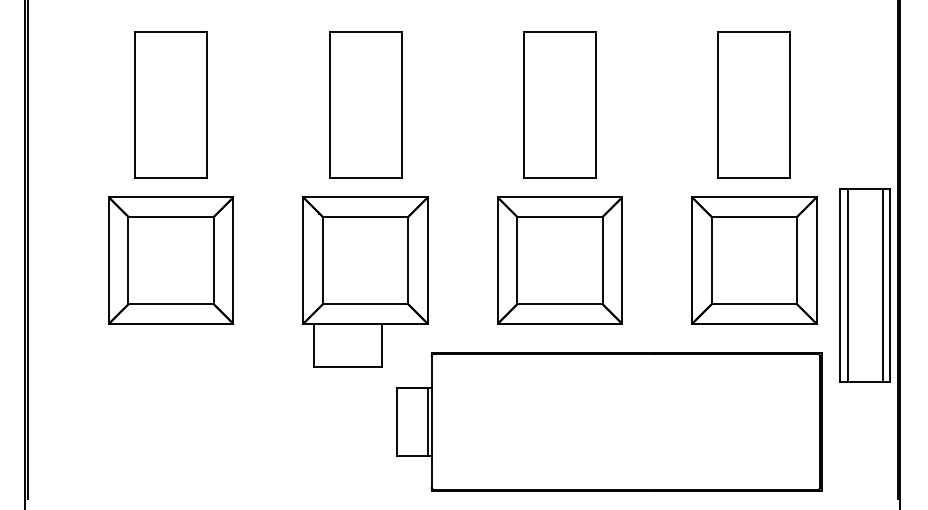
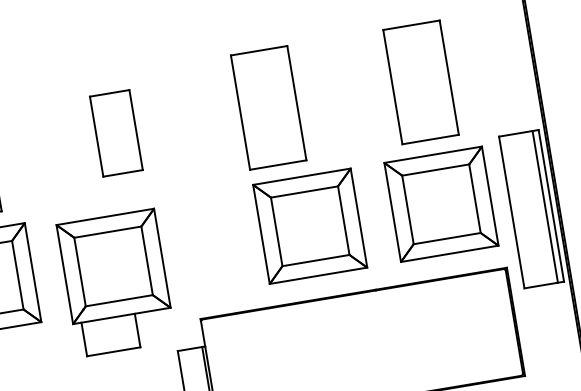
part: (365, 104) -> (116, 132), size x0.7
part: (559, 260) -> (309, 226), moved
part: (365, 281) -> (116, 282), moved
line: (847, 285) -> (517, 211), removed

